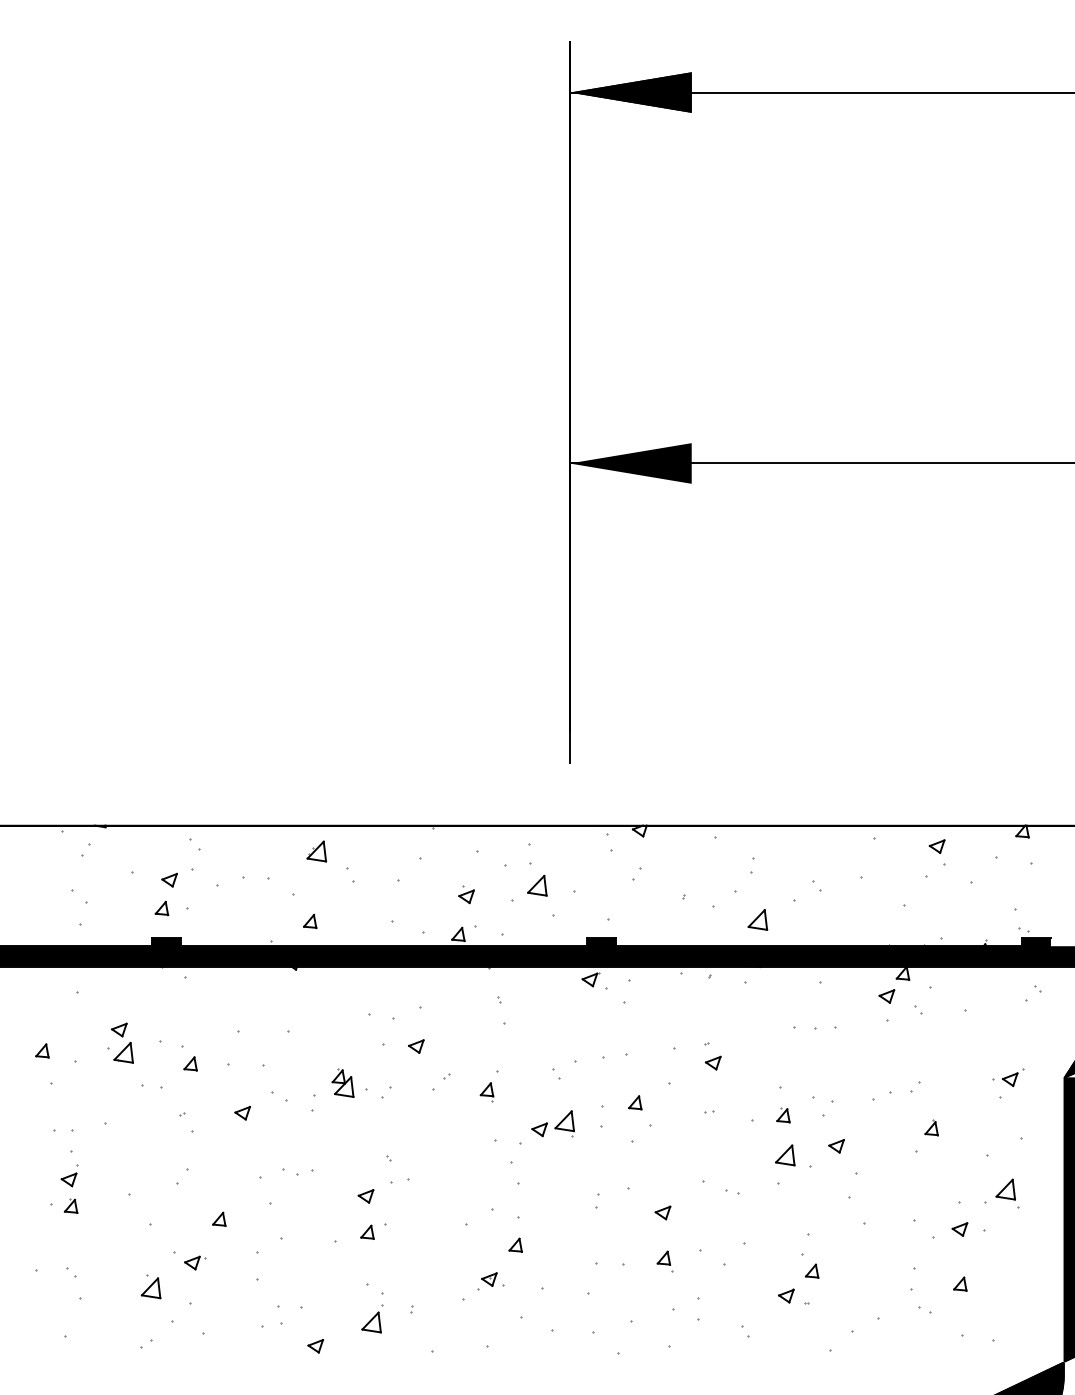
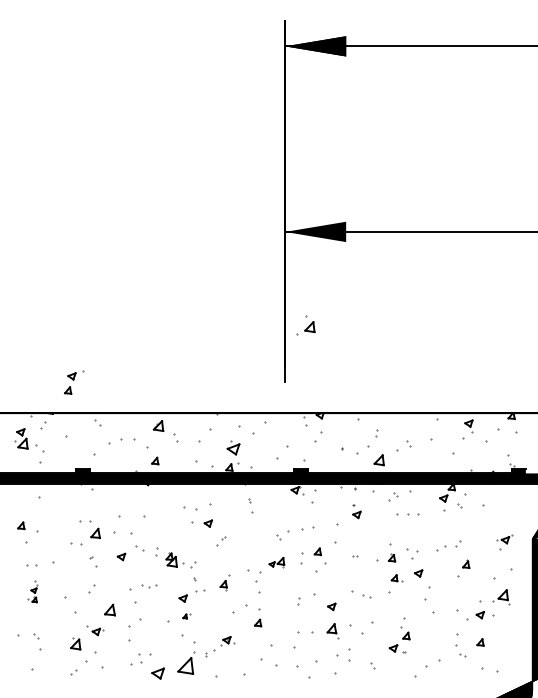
part: (636, 874) -> (318, 437), size x1.6
part: (528, 882) -> (305, 325), moved
part: (174, 892) -> (74, 382), moved
part: (466, 894) -> (233, 447), size x1.6
part: (1034, 992) -> (393, 496), moved
part: (120, 1042) -> (21, 438), moved
part: (712, 1056) -> (356, 511), moved
part: (188, 1058) -> (94, 529), size x1.4
part: (360, 1084) -> (180, 560), moved
part: (488, 1086) -> (224, 582), moved
part: (552, 1124) -> (276, 562), size x0.7
part: (792, 1156) -> (396, 578), size x0.6
part: (64, 1182) -> (32, 591), size x0.7
part: (218, 1218) -> (109, 609), size x1.6
part: (372, 1232) -> (186, 616), size x0.6
part: (664, 1262) -> (332, 631), size x1.4
part: (484, 1286) -> (224, 643), moved
part: (372, 1308) -> (186, 654), size x1.6
part: (314, 1346) -> (157, 673), size x1.6

